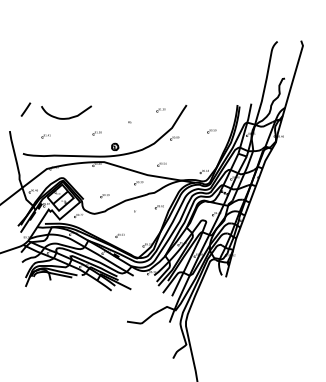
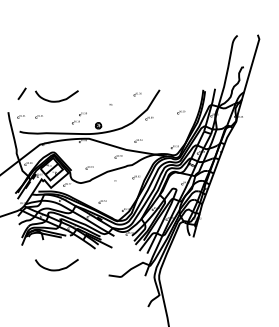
part: (24, 136) -> (20, 116), added
part: (88, 143) -> (75, 122), added
curve: (66, 314) -> (56, 269), added

